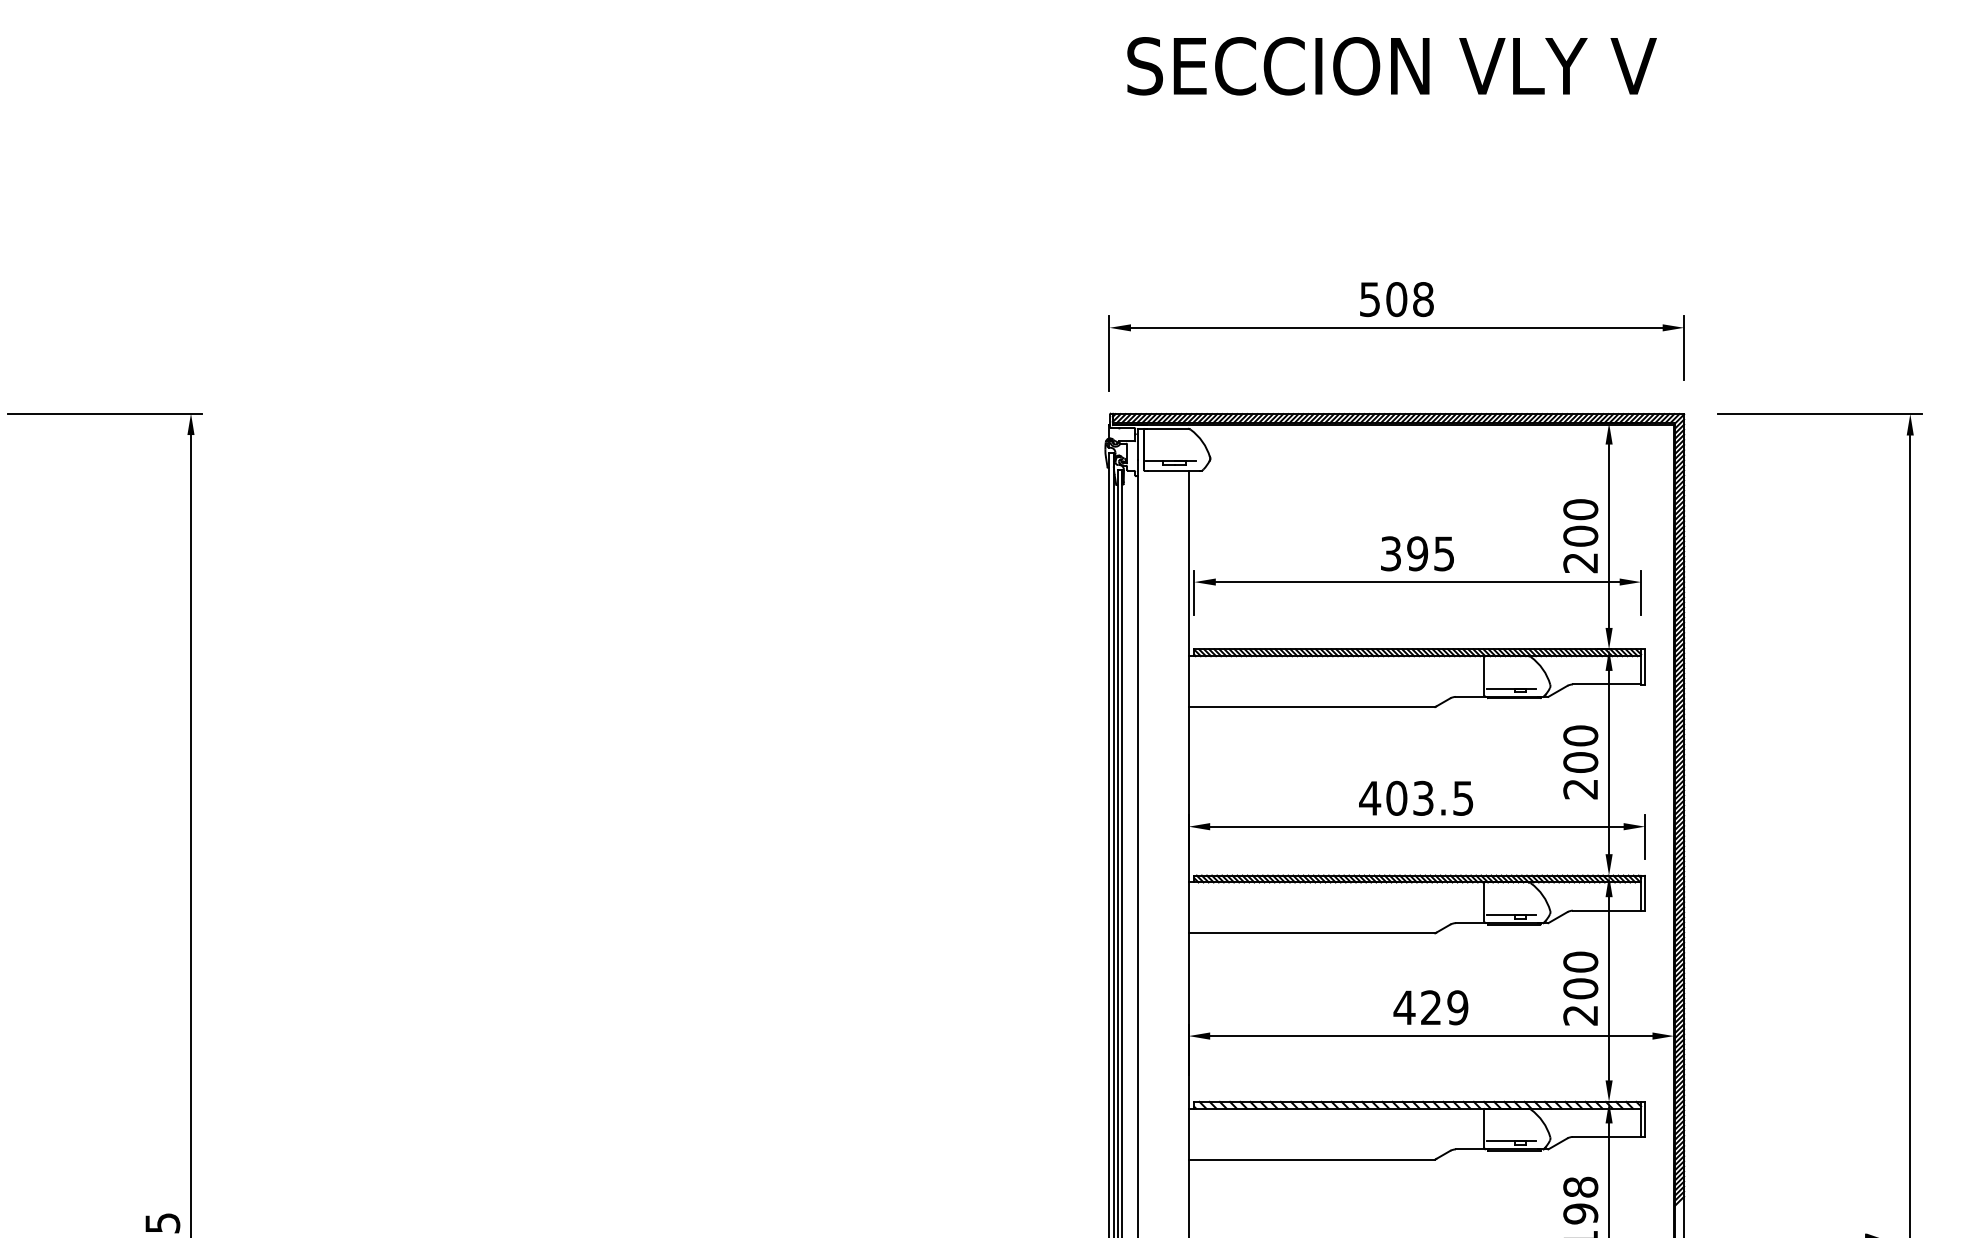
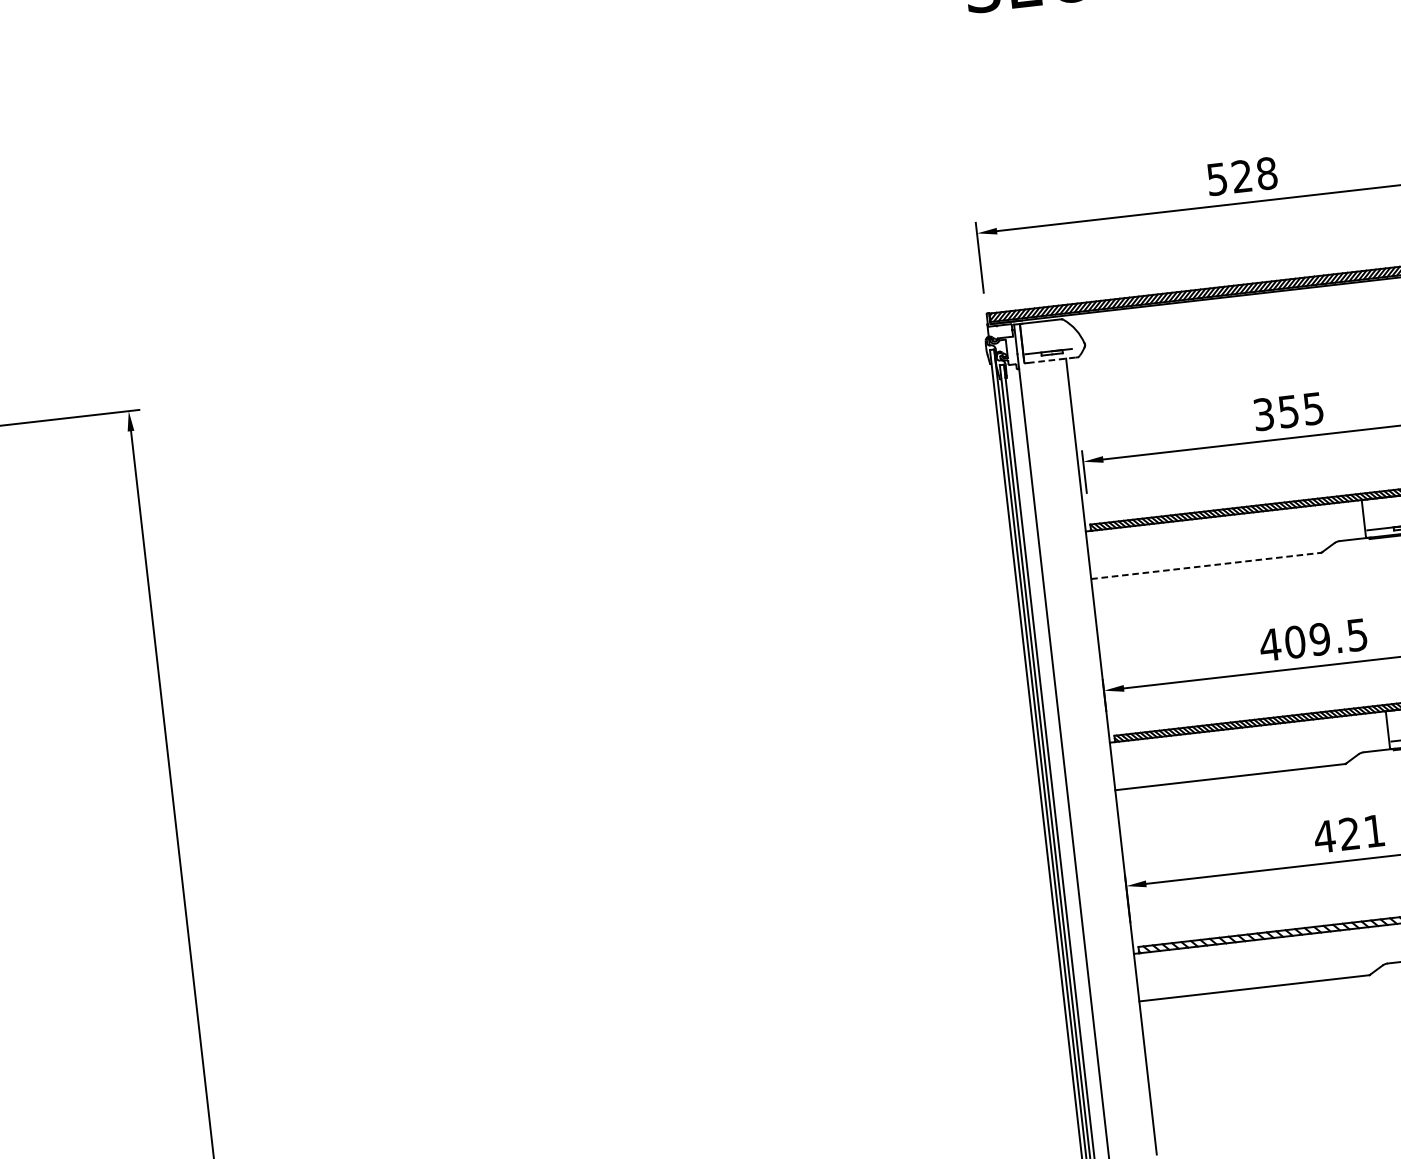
text: (1396, 299) -> (1241, 176), 508 -> 528
line: (1174, 470) -> (1052, 359), solid -> dashed
text: (1417, 553) -> (1288, 411), 395 -> 355
line: (1312, 707) -> (1206, 566), solid -> dashed
text: (1422, 798) -> (1319, 639), 403.5 -> 409.5
text: (1457, 1007) -> (1374, 830), 429 -> 421

